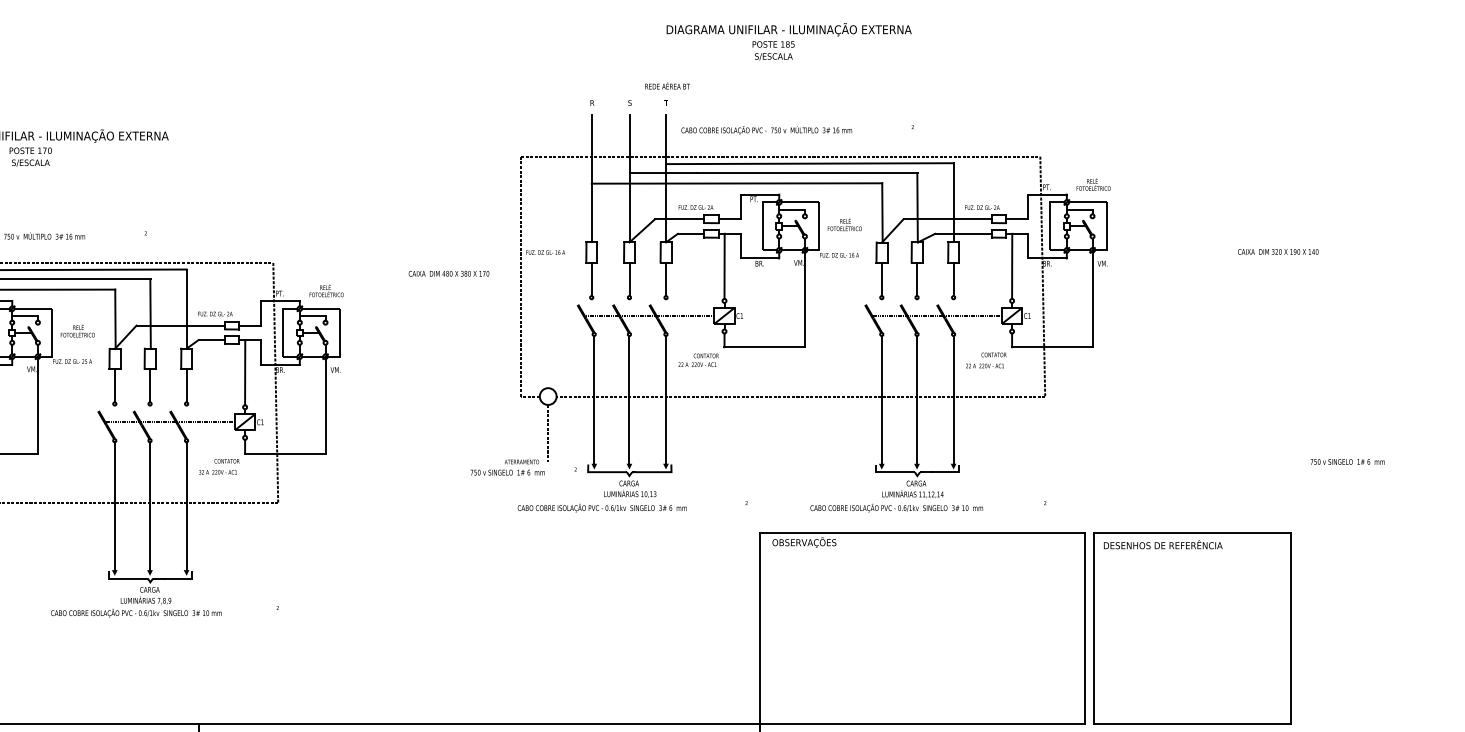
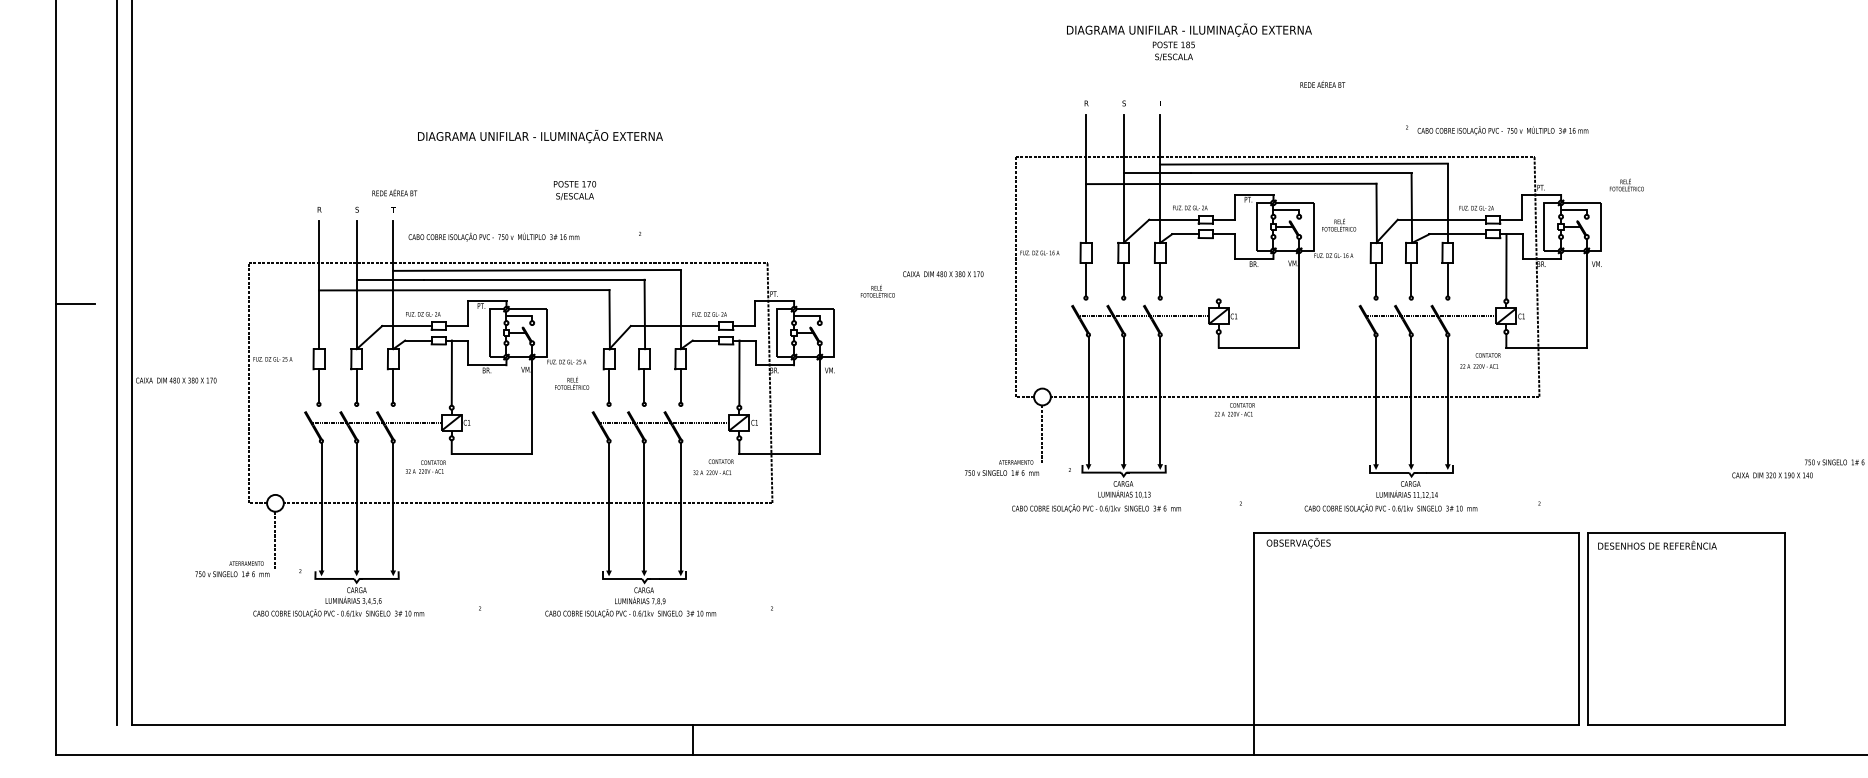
text: (789, 41) -> (1189, 41), moved
text: (667, 85) -> (1322, 83), moved
text: (766, 130) -> (1502, 130), moved
text: (31, 157) -> (575, 190), moved
text: (1093, 184) -> (1626, 184), moved
text: (1278, 252) -> (1772, 475), moved
line: (724, 266) -> (1218, 266), removed
text: (326, 290) -> (877, 290), moved
text: (78, 330) -> (572, 382), moved
text: (698, 360) -> (1234, 409), moved

